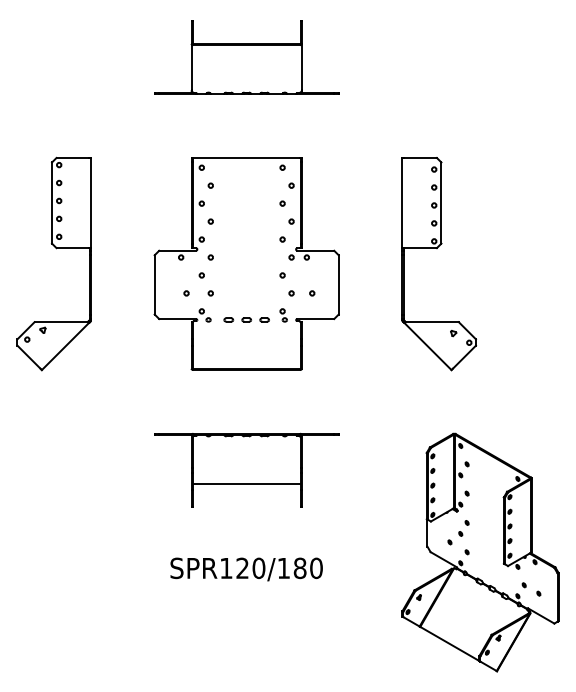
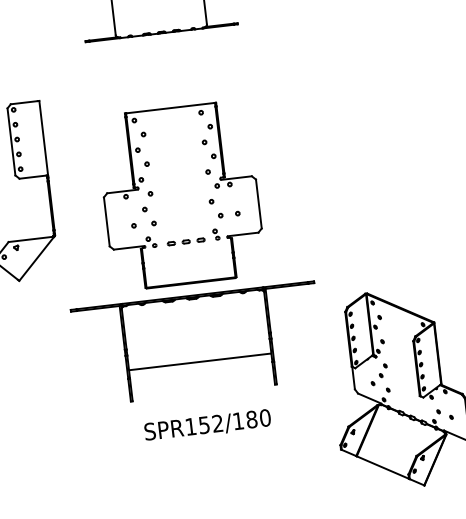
part: (436, 249) -> (333, 143), removed
part: (246, 263) -> (180, 195), moved
part: (246, 469) -> (197, 343), size x1.6
text: (250, 568) -> (210, 424), SPR120/180 -> SPR152/180

